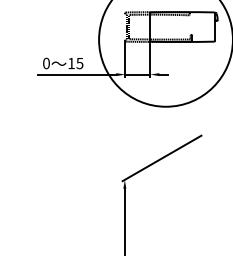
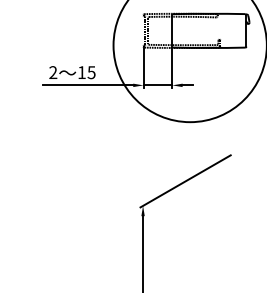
text: (46, 63) -> (53, 72), 0 -> 2

